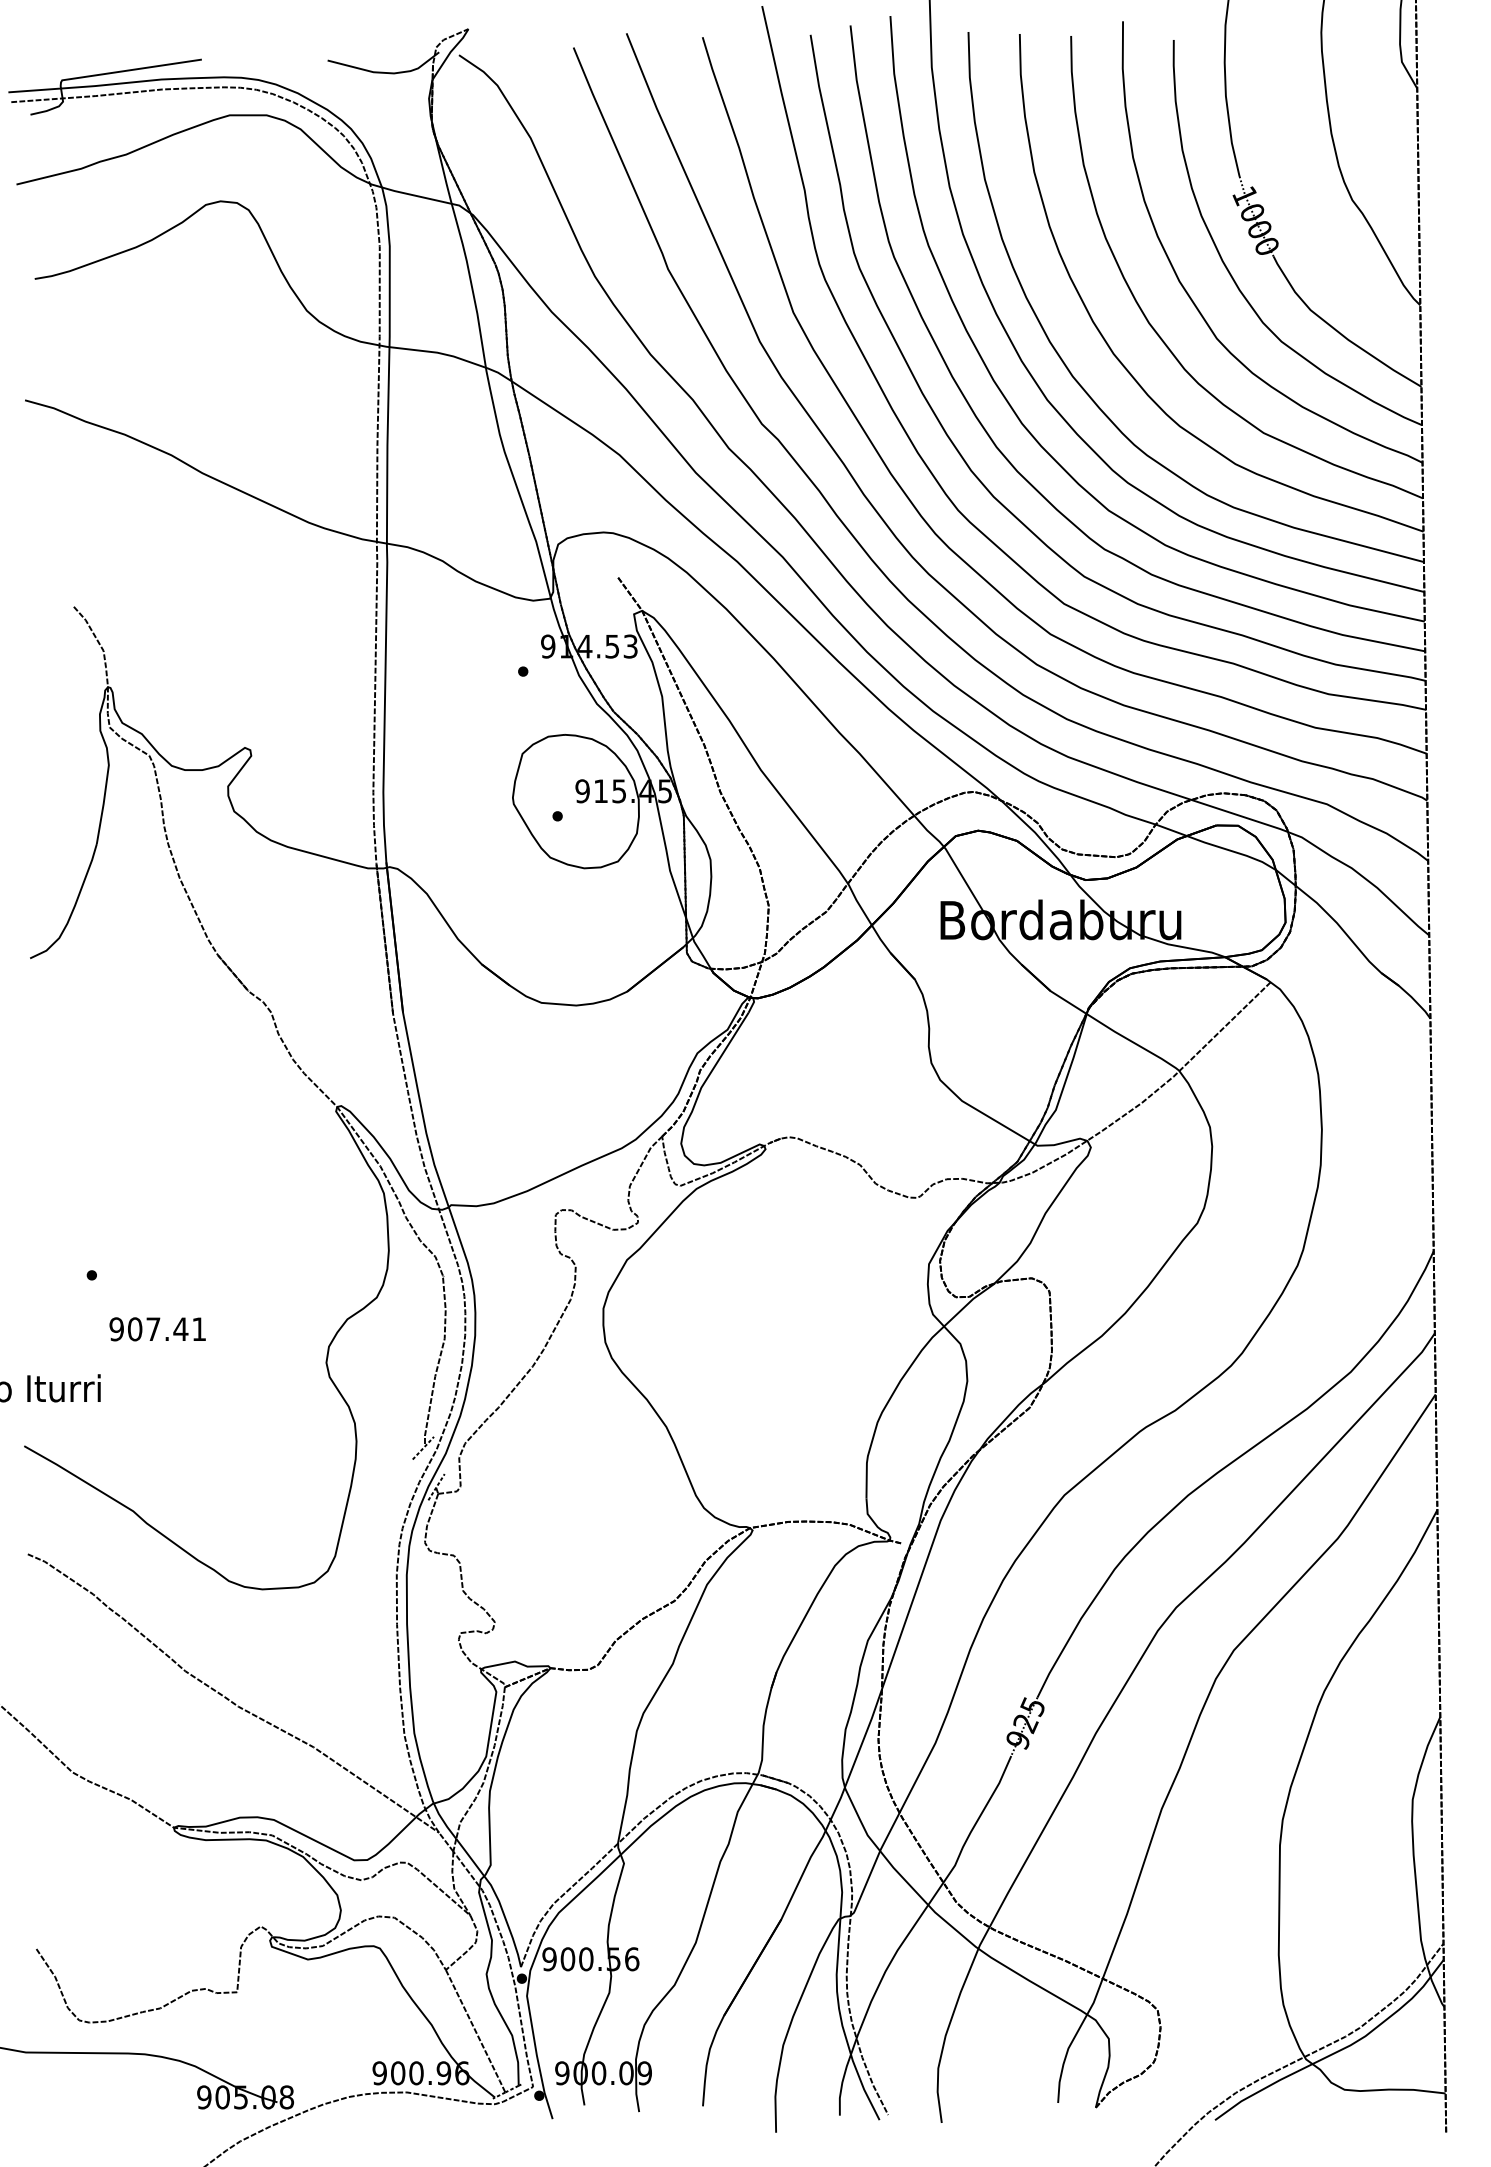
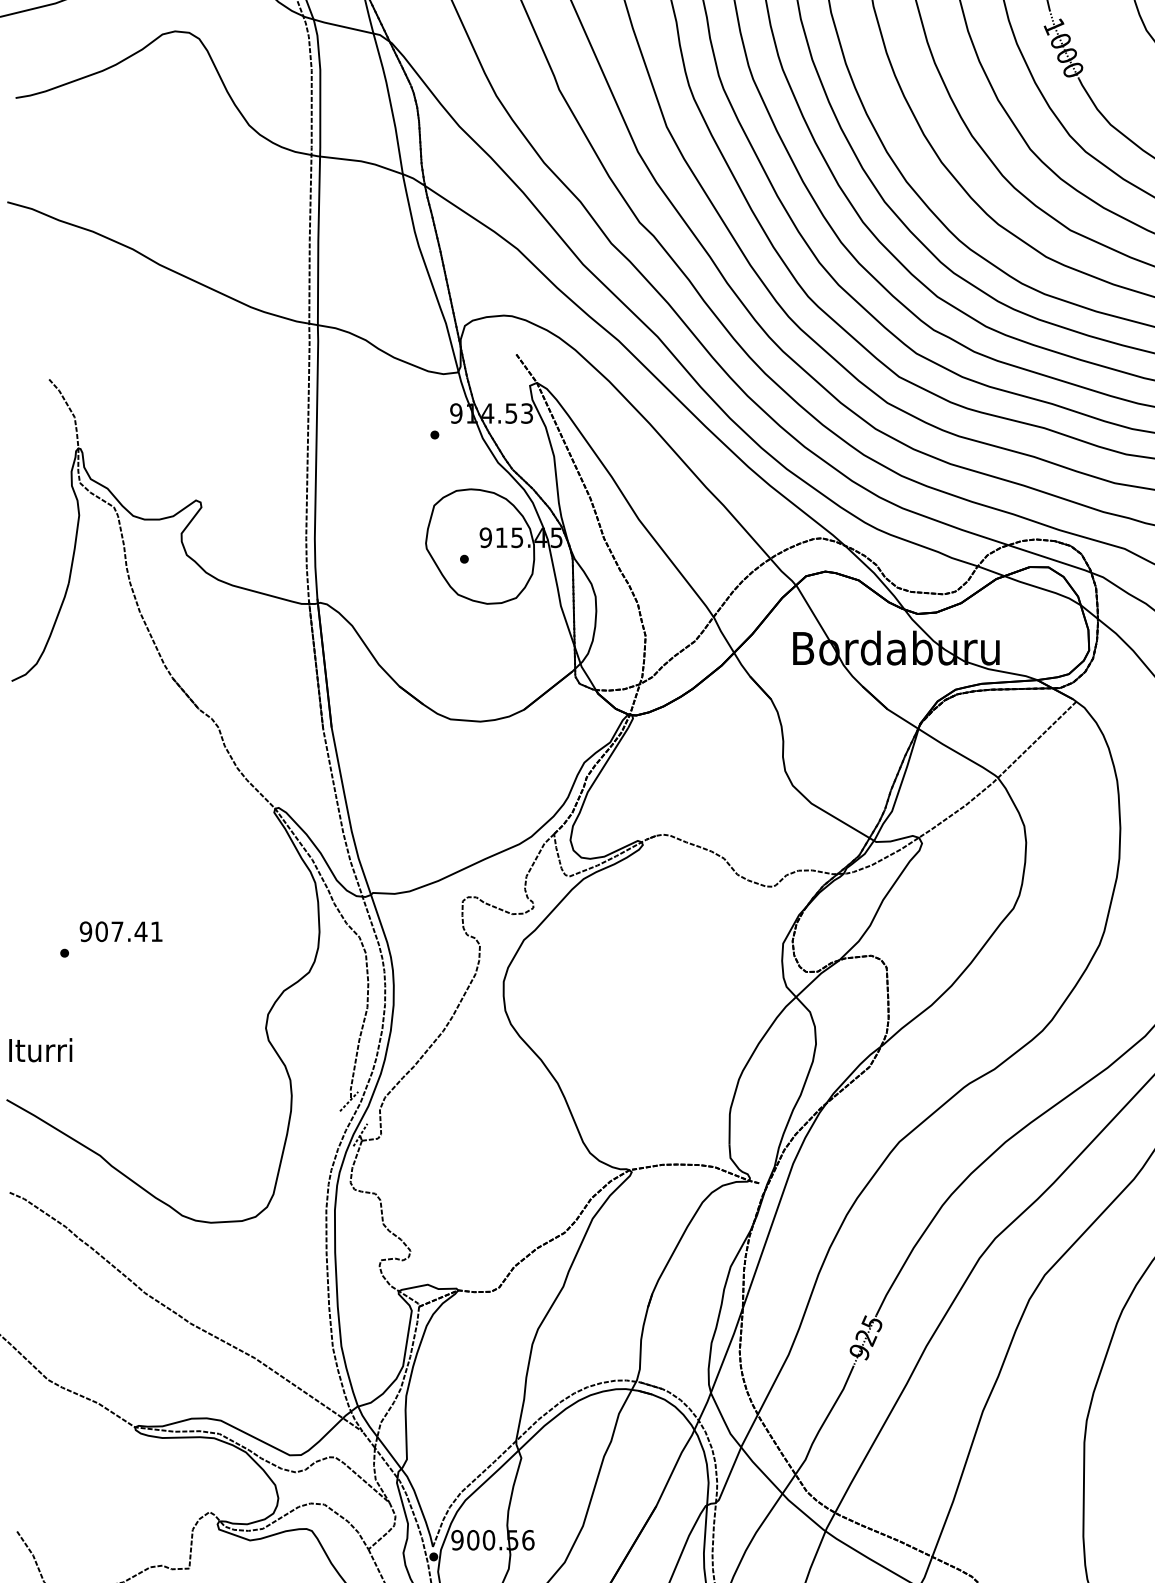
text: (157, 1329) -> (120, 931), moved

